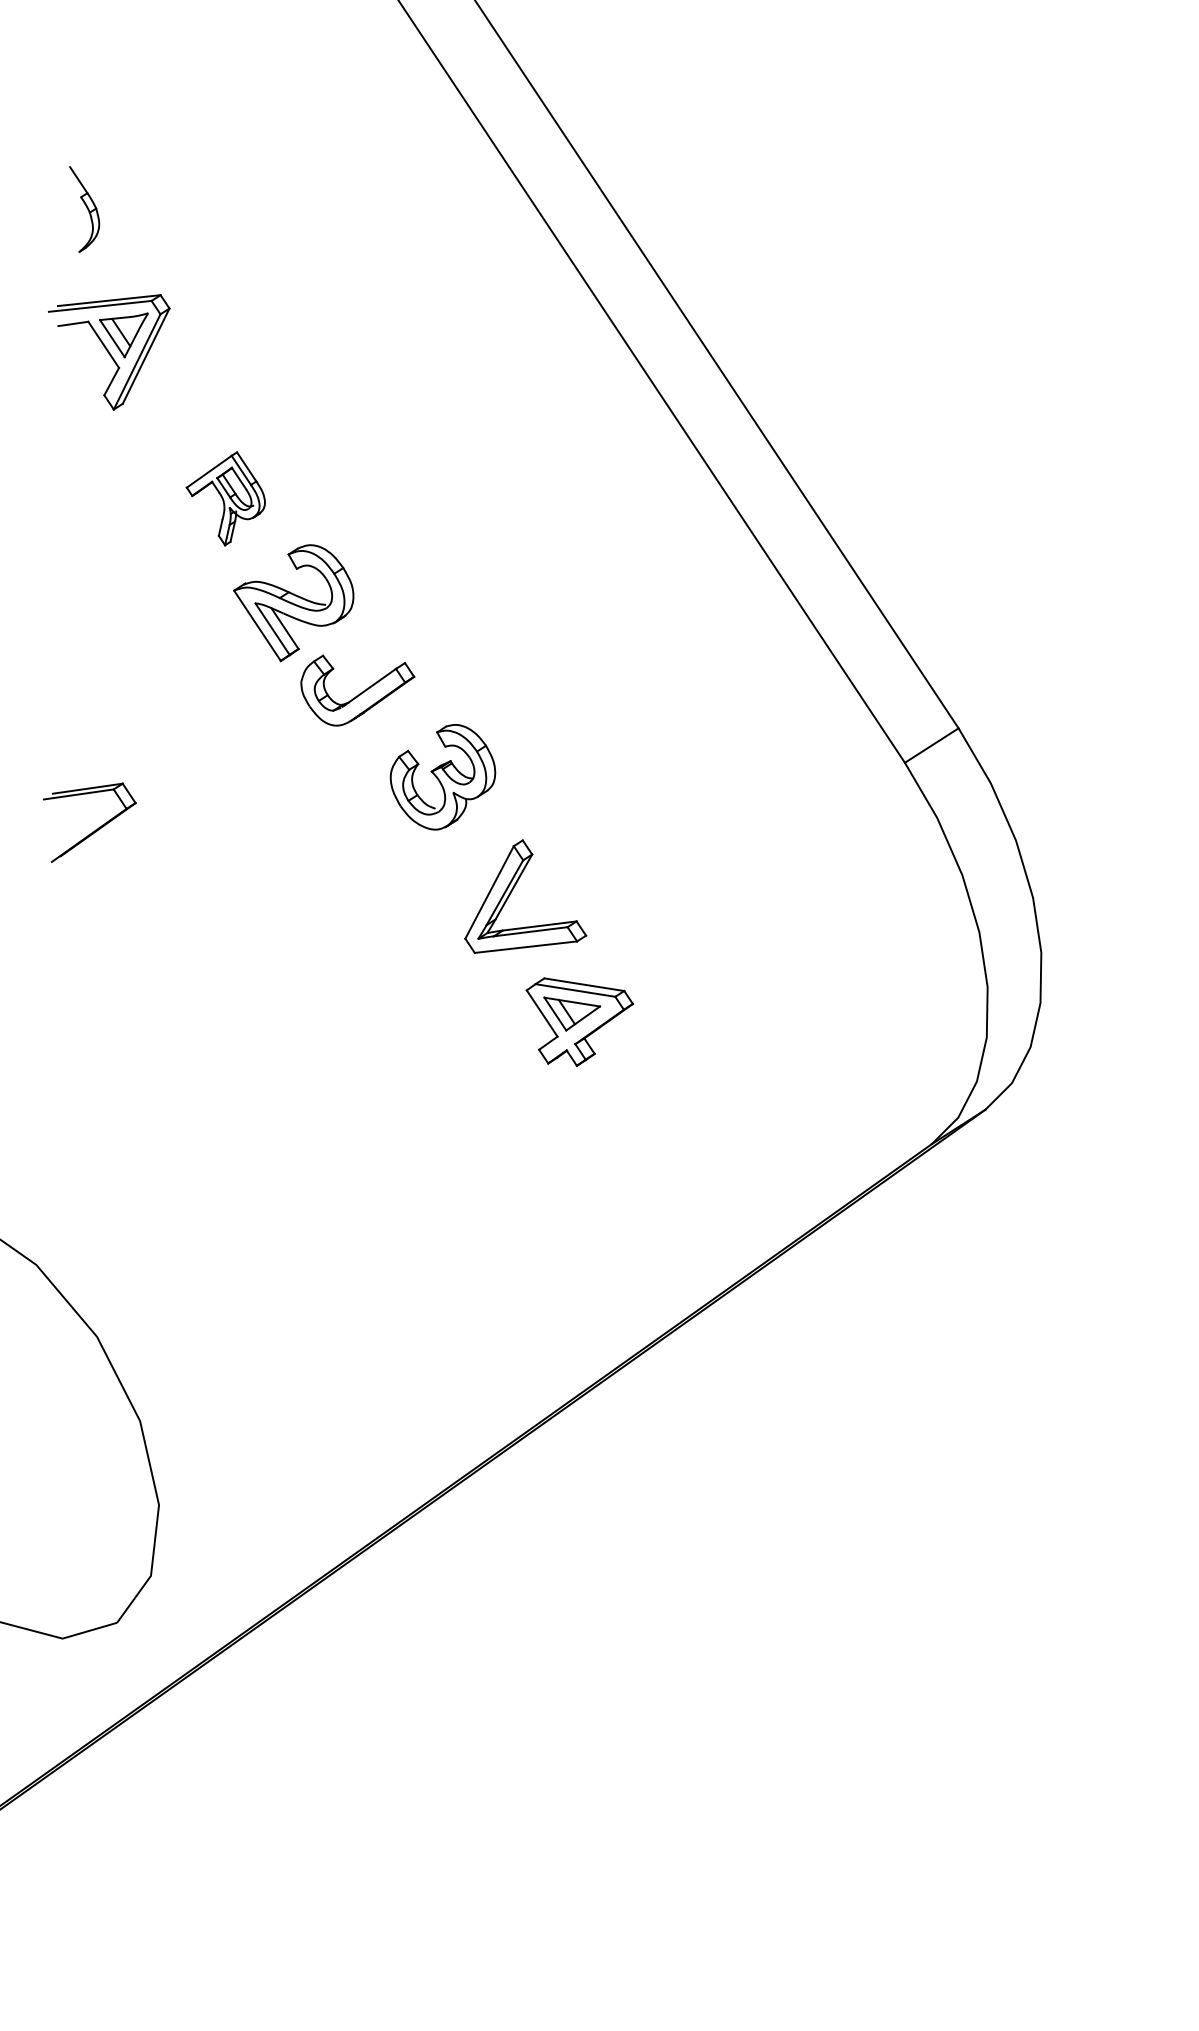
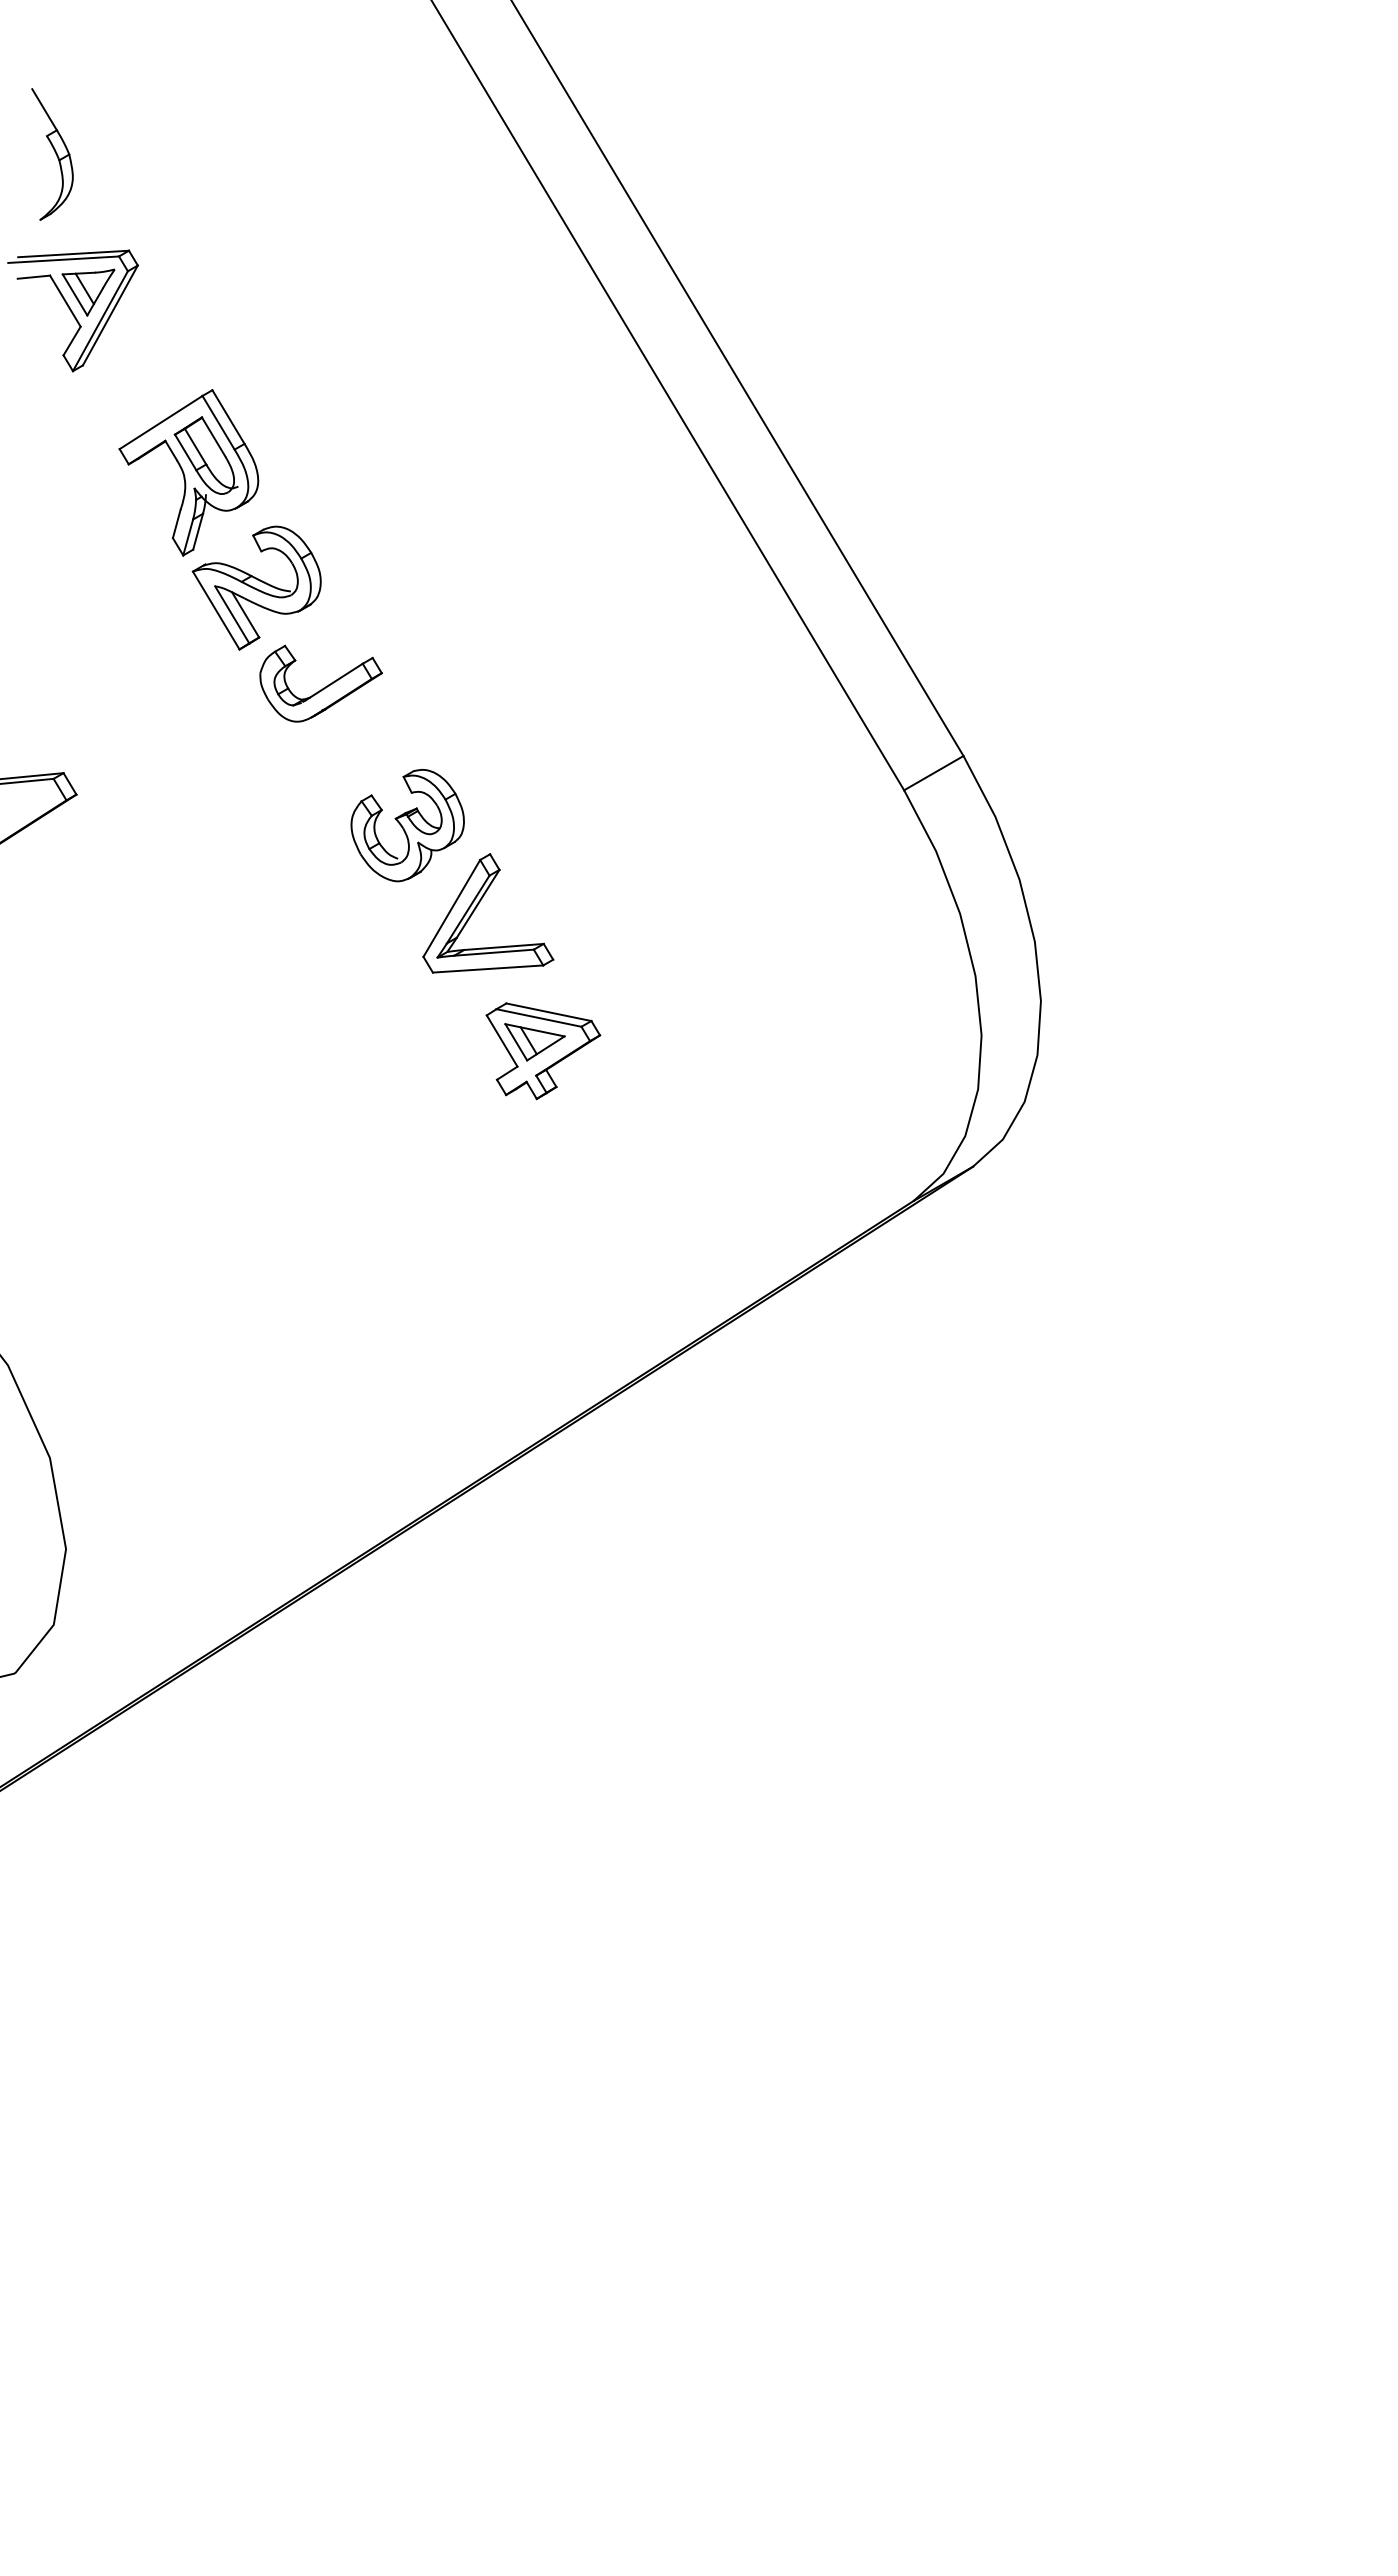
part: (85, 209) -> (52, 154), size x1.43
part: (225, 498) -> (188, 472), size x1.67
part: (442, 777) -> (407, 825), moved

